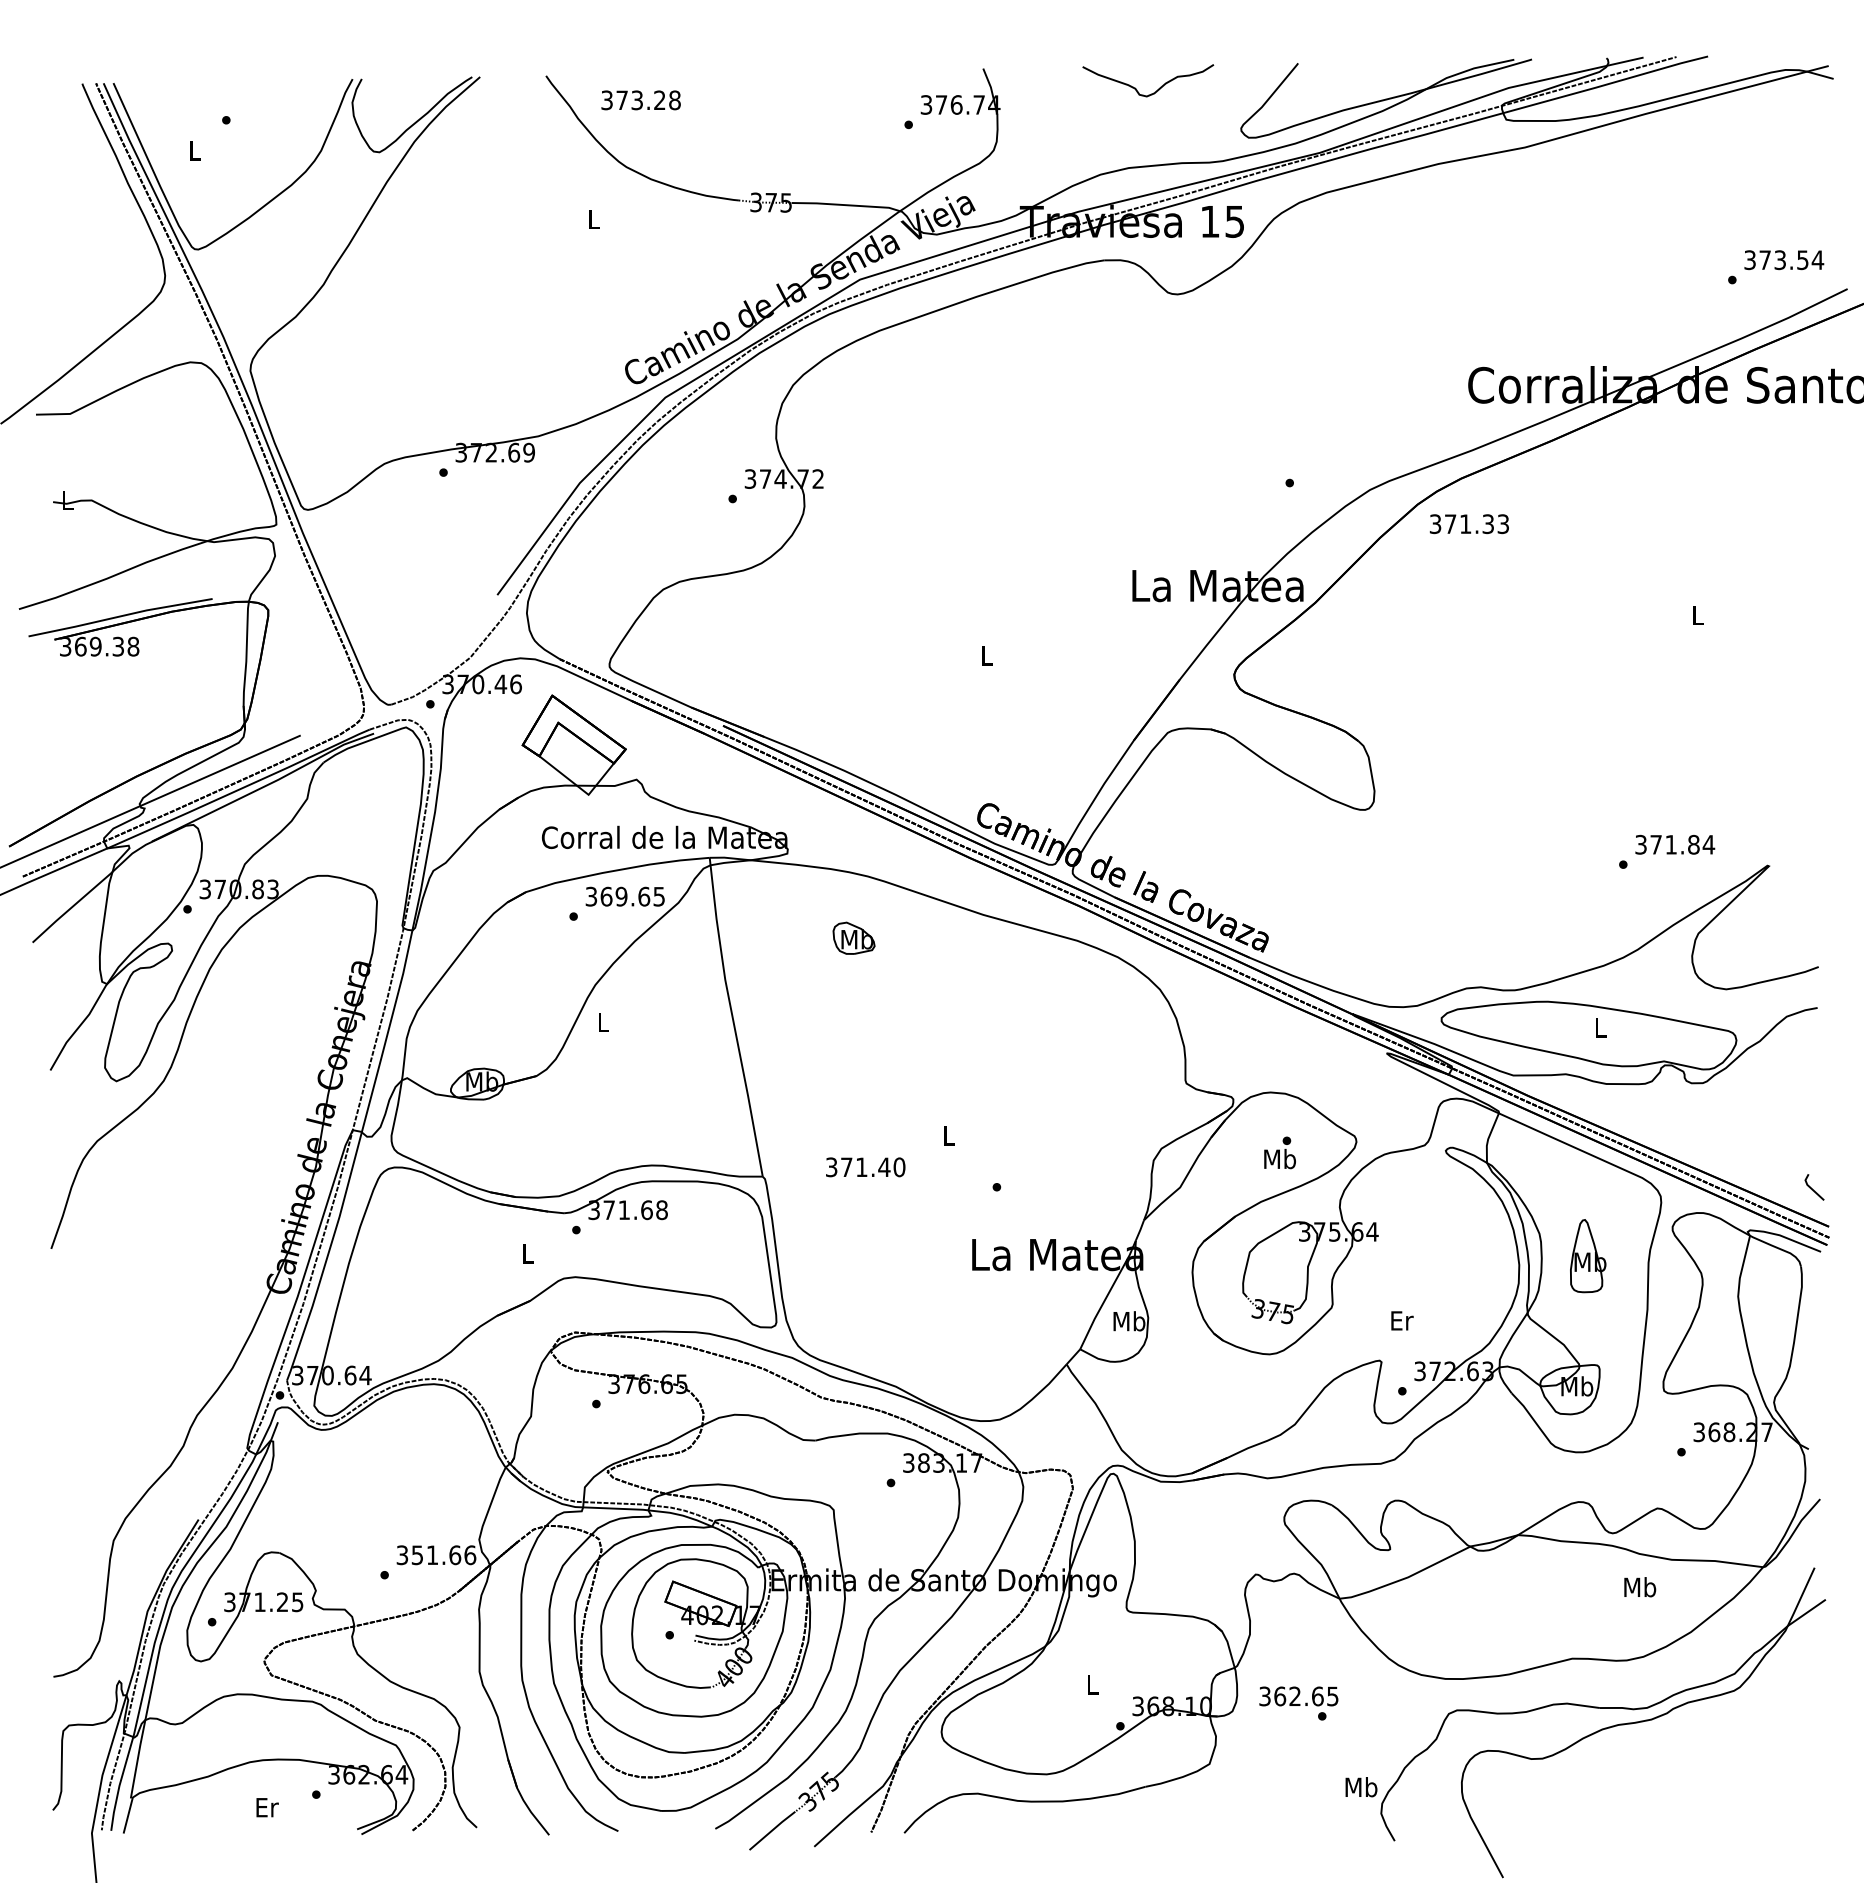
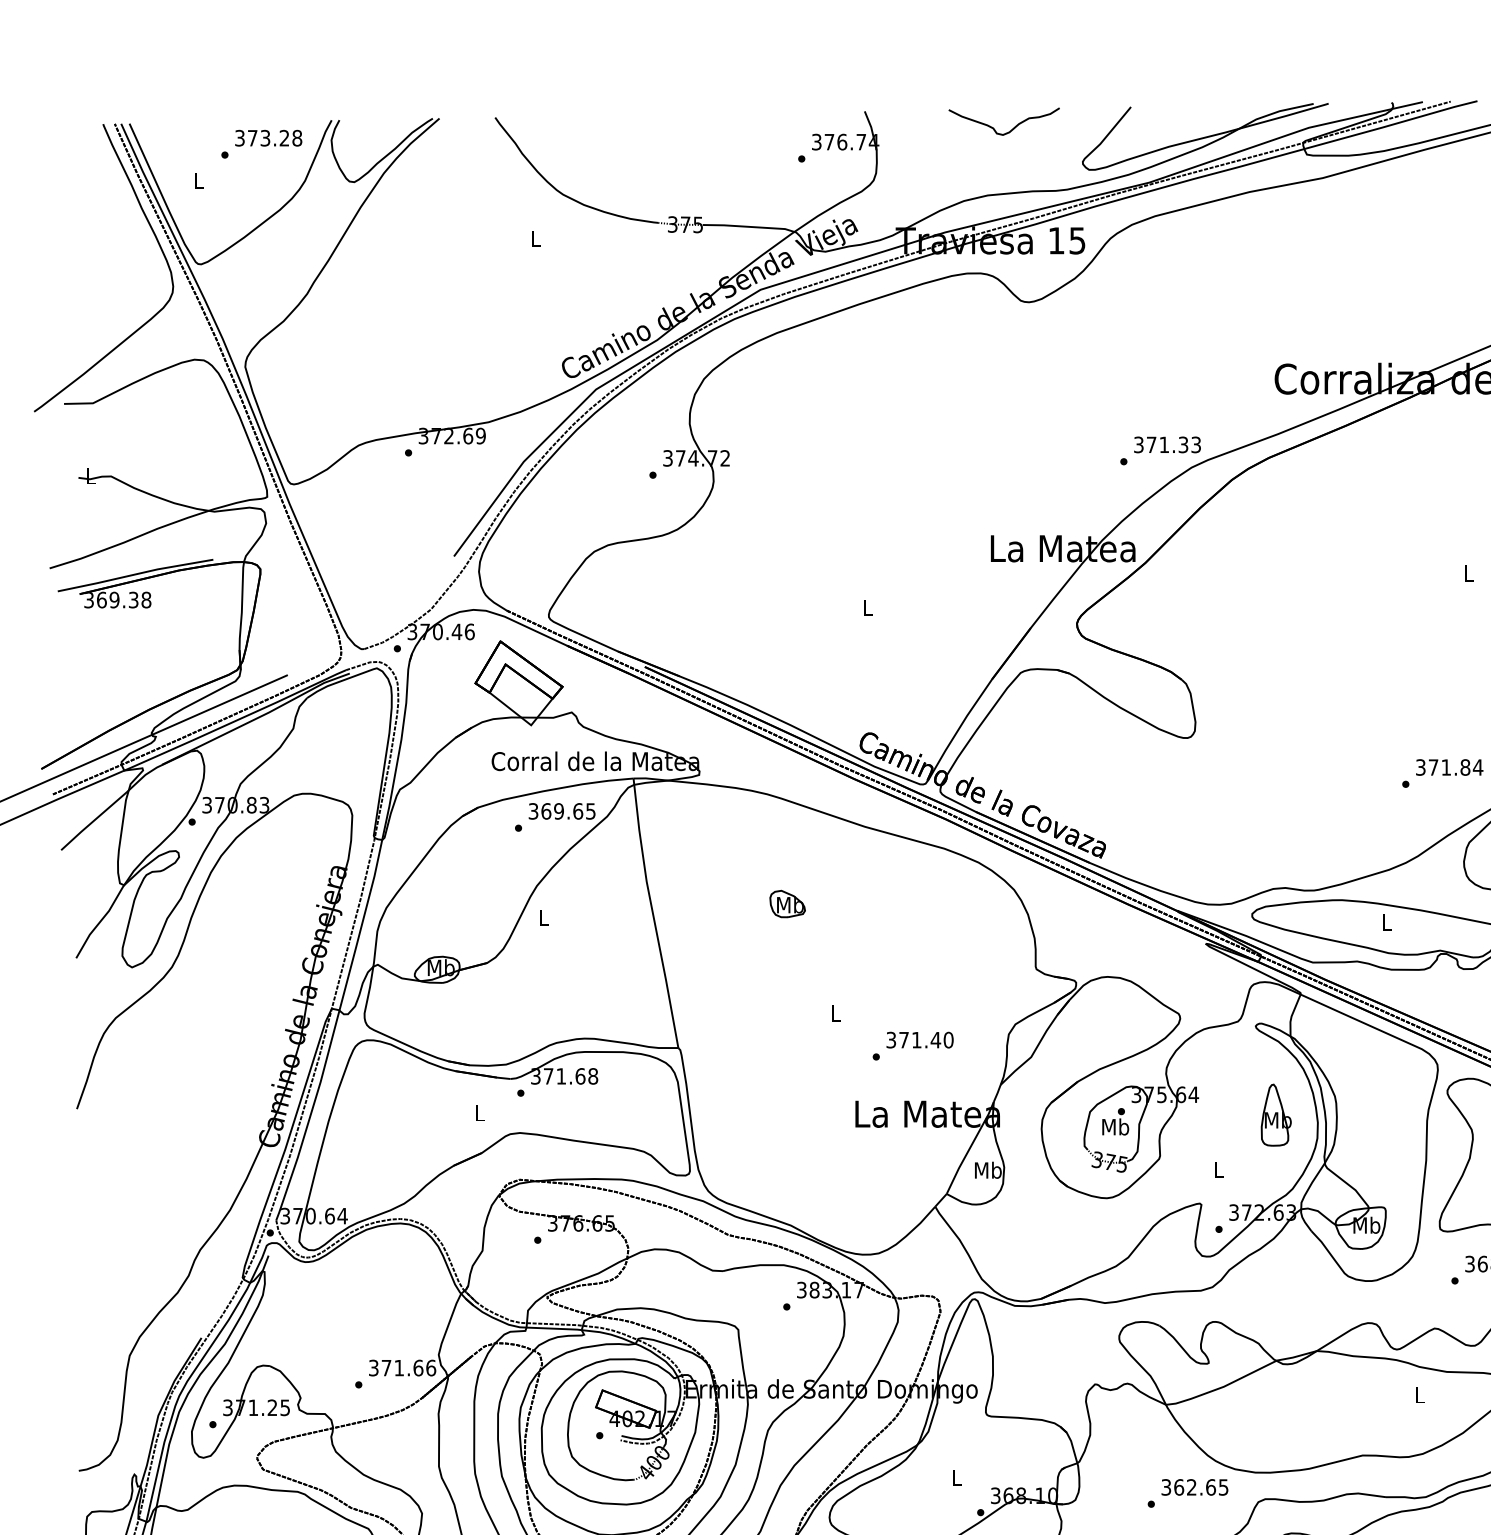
text: (640, 100) -> (268, 138), moved
text: (1468, 524) -> (1166, 445), moved
part: (853, 937) -> (787, 903), moved
text: (1279, 1152) -> (1115, 1121), moved
text: (865, 1167) -> (919, 1040), moved
part: (1588, 1256) -> (1276, 1115), moved
text: (1402, 1320) -> (1219, 1169), Er -> L
text: (416, 1555) -> (385, 1368), 351.66 -> 371.66
text: (1640, 1587) -> (1420, 1395), Mb -> L
text: (1298, 1696) -> (1194, 1487), moved

